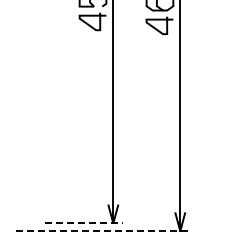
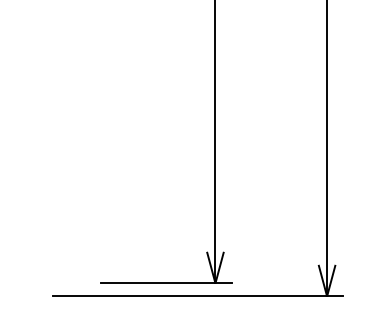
line: (84, 223) -> (167, 283), dashed -> solid
line: (103, 231) -> (199, 296), dashed -> solid

